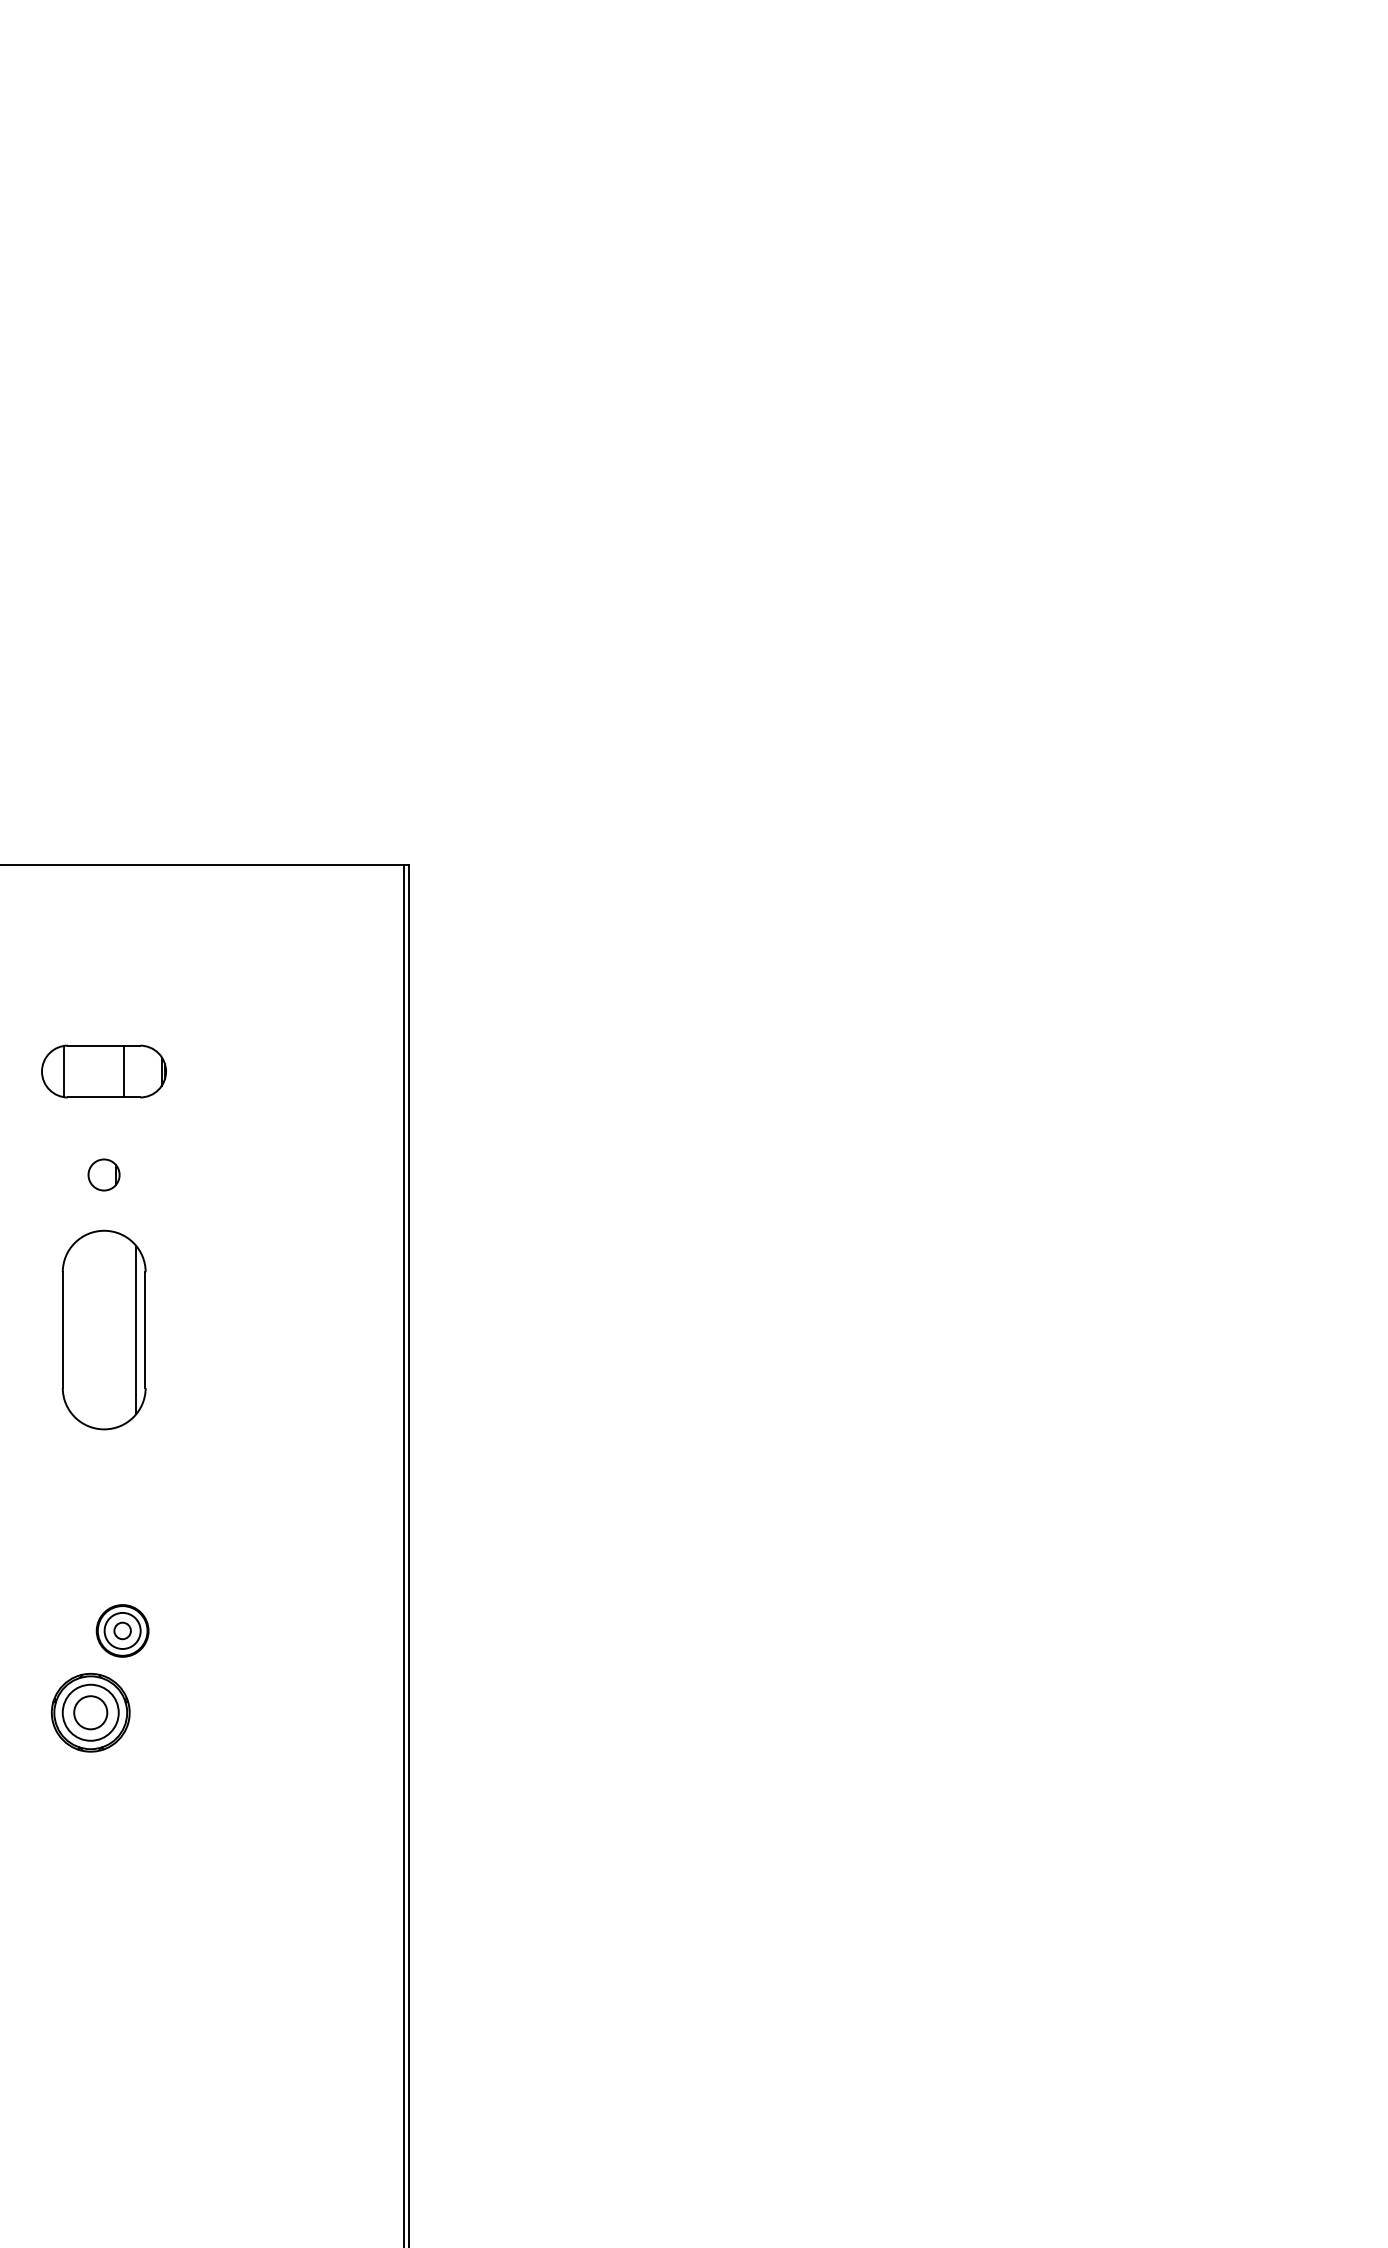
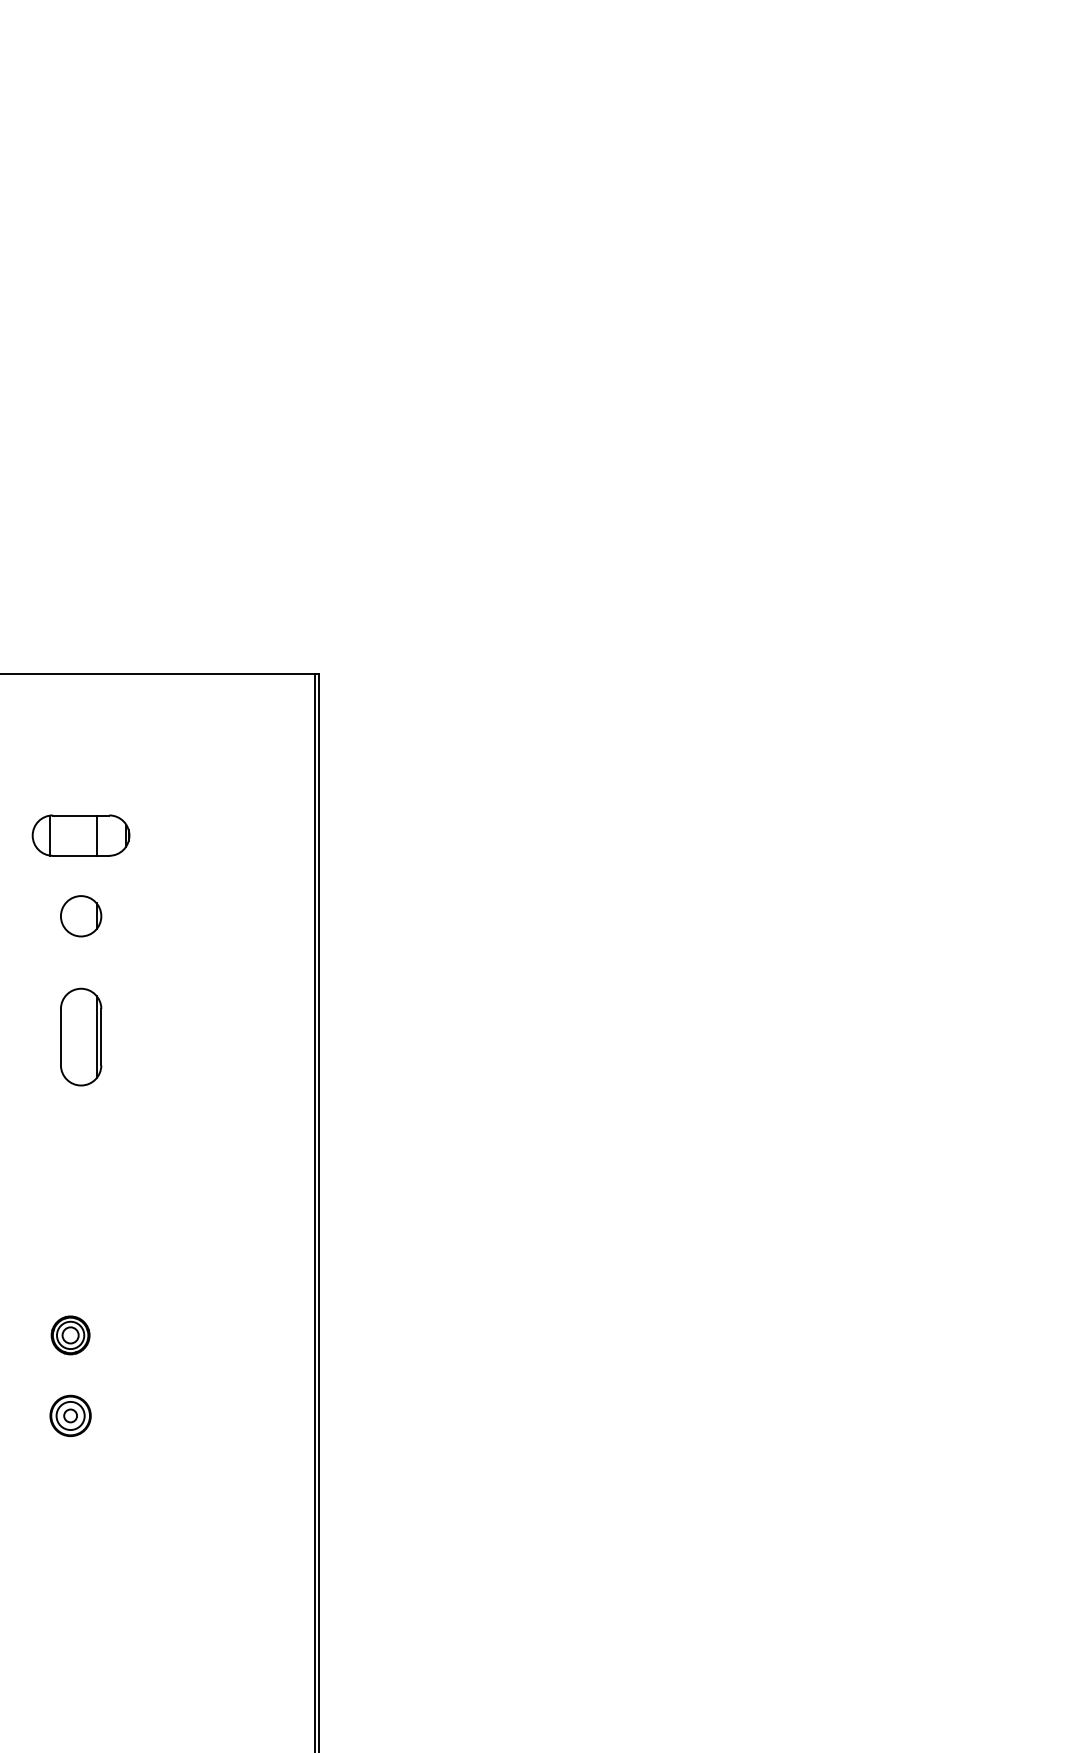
part: (103, 1174) -> (80, 915), size x1.67
part: (103, 1329) -> (80, 1036), size x0.62
part: (122, 1630) -> (70, 1415), moved
part: (90, 1712) -> (70, 1335), size x0.62

